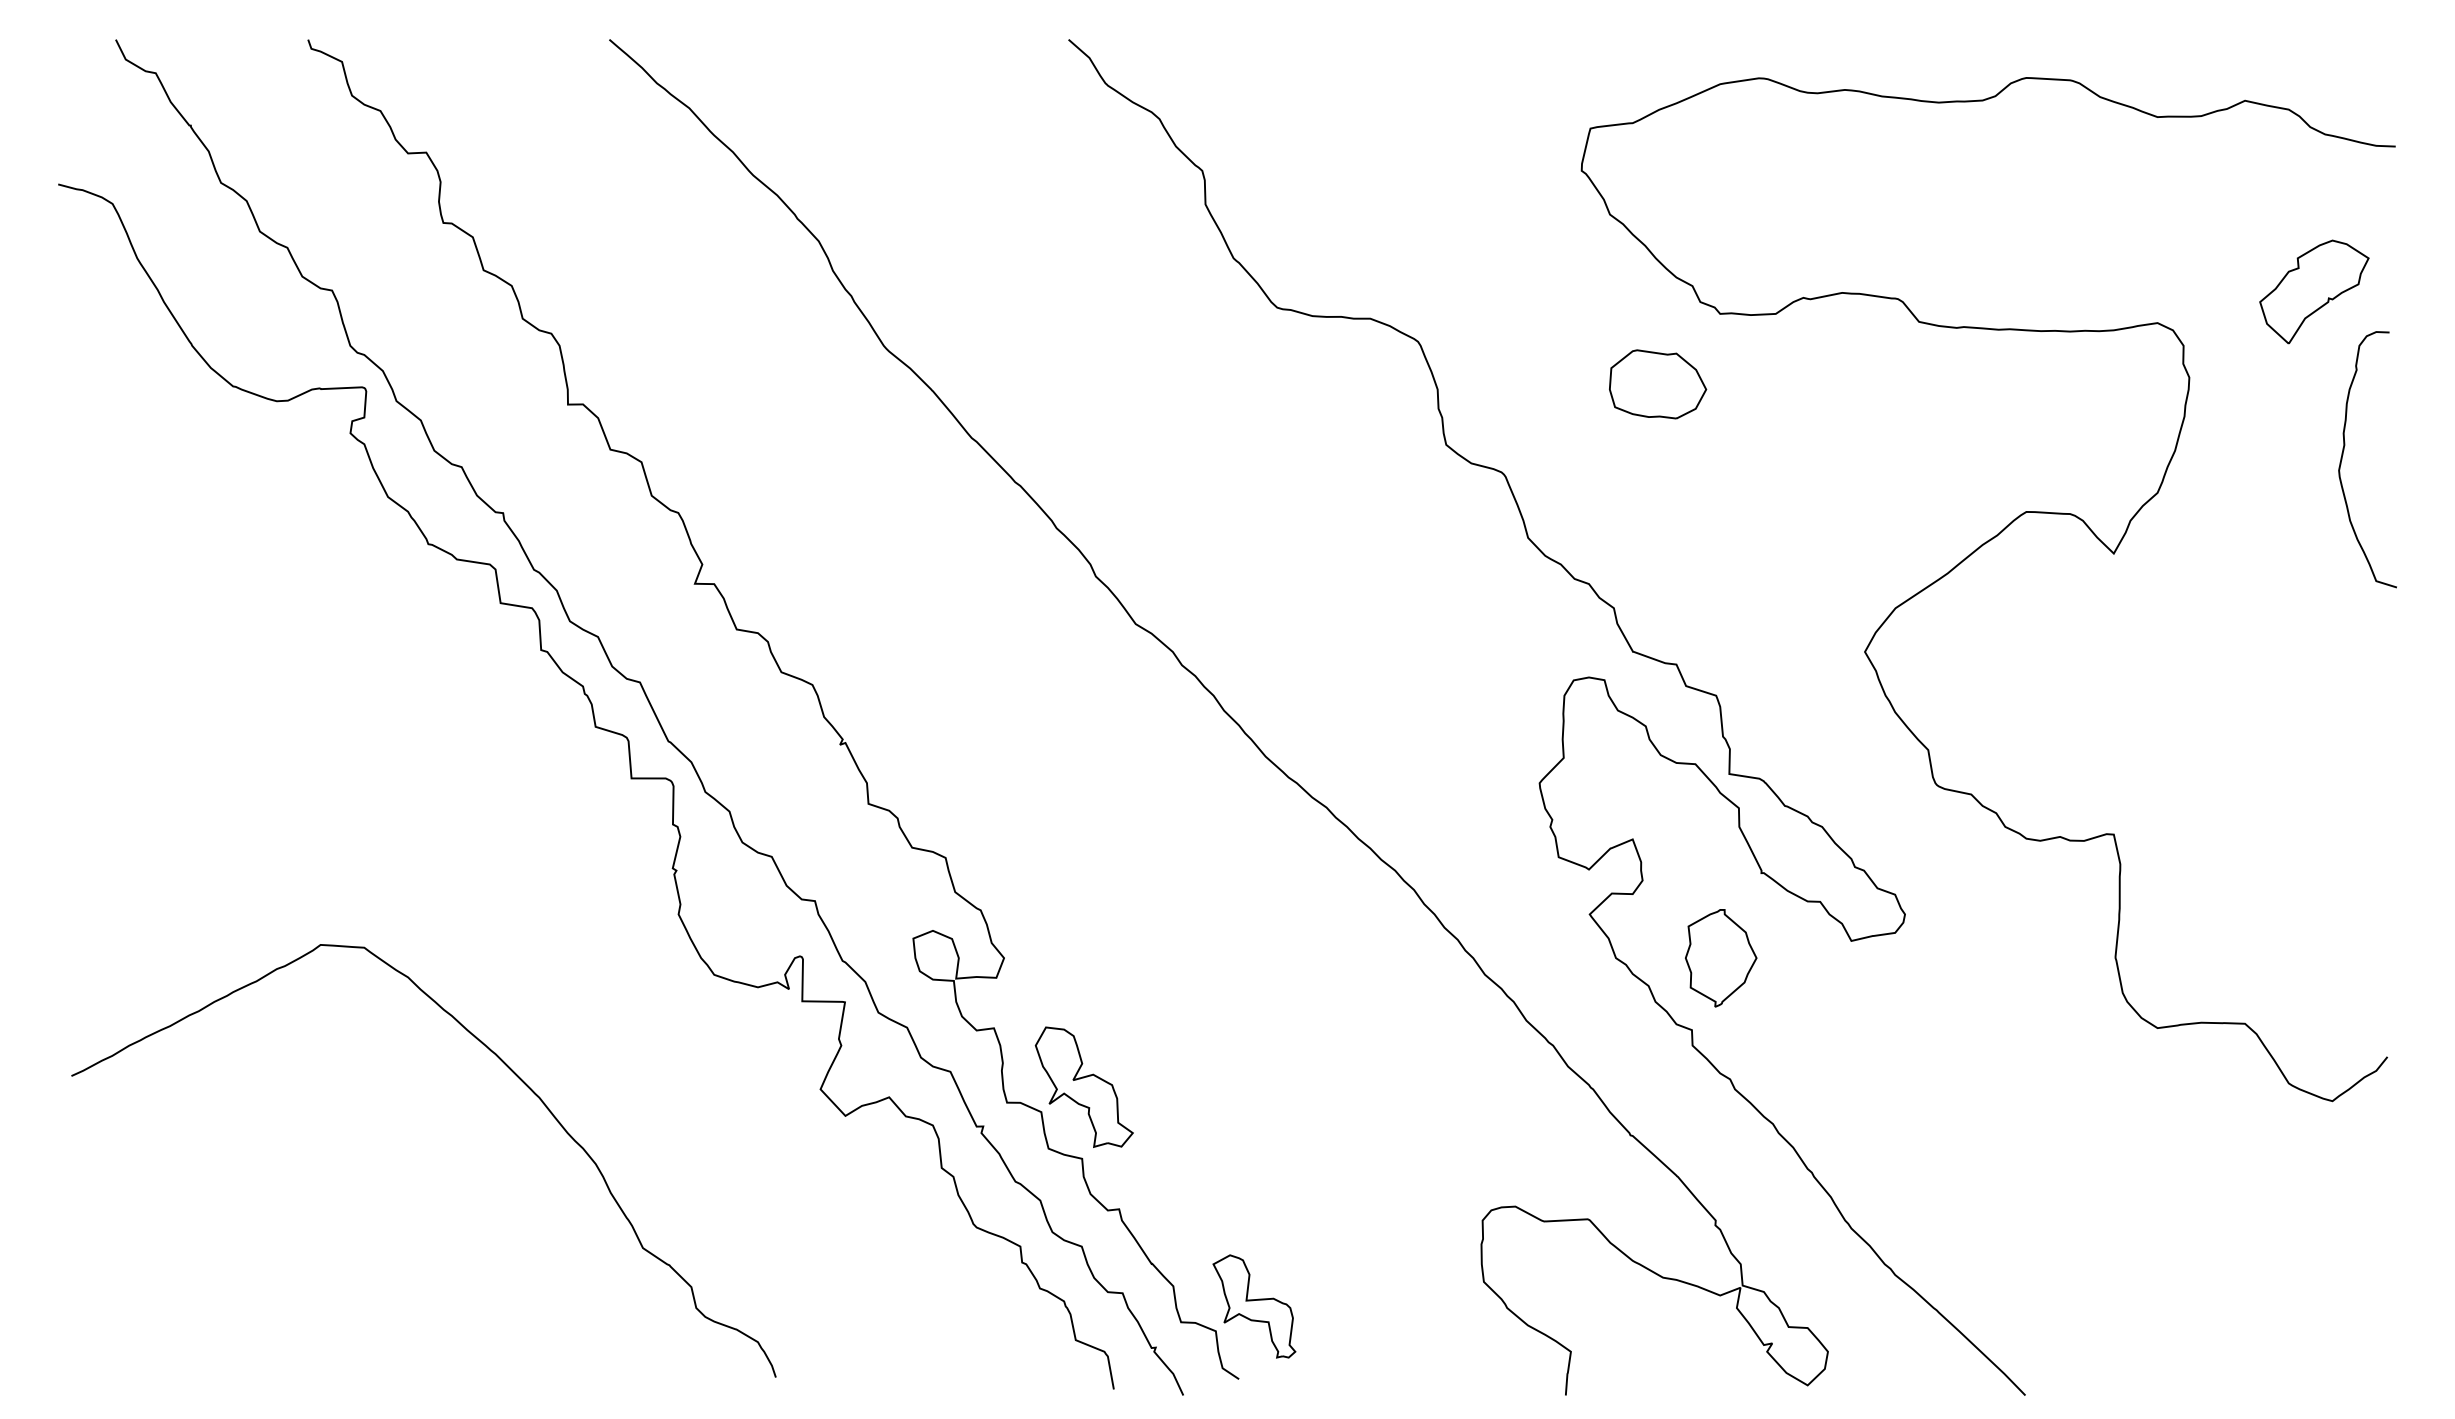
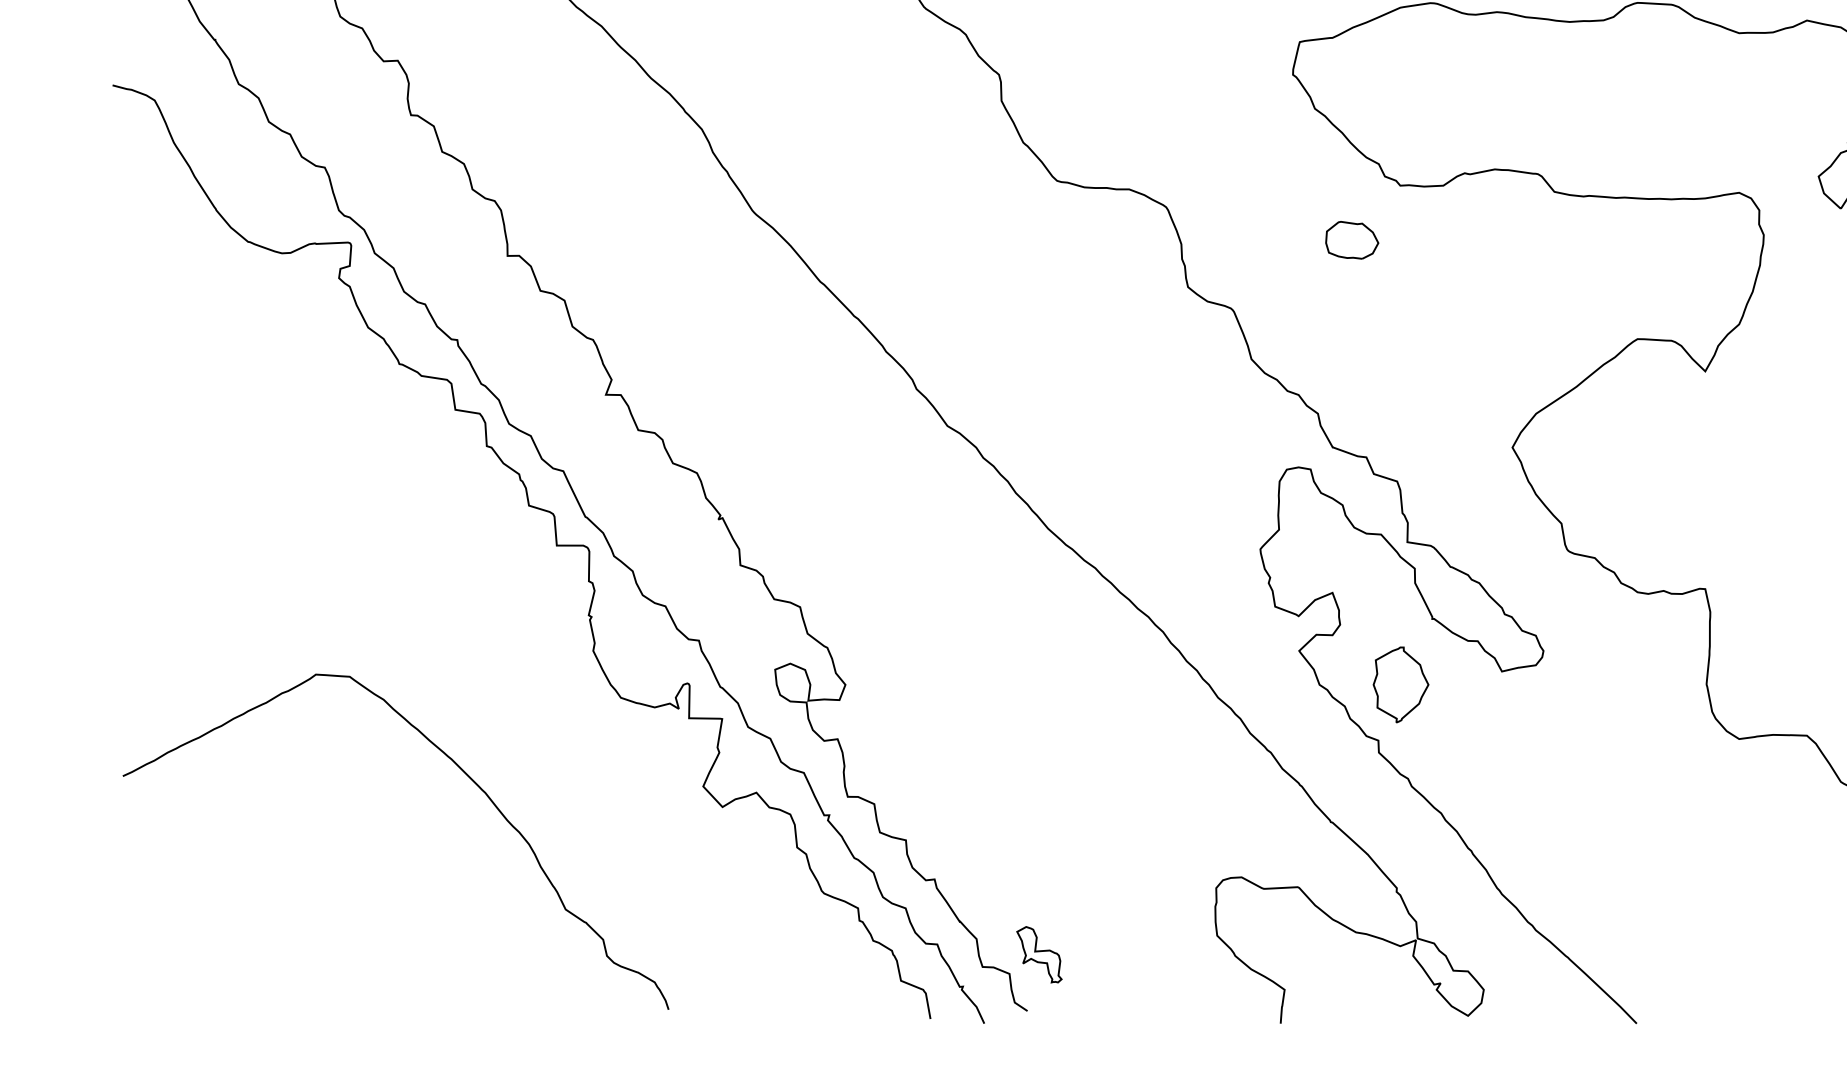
part: (1658, 384) -> (1352, 240), size x0.7
part: (1083, 1086) -> (906, 784), removed
part: (1254, 1306) -> (1039, 954), size x0.7

